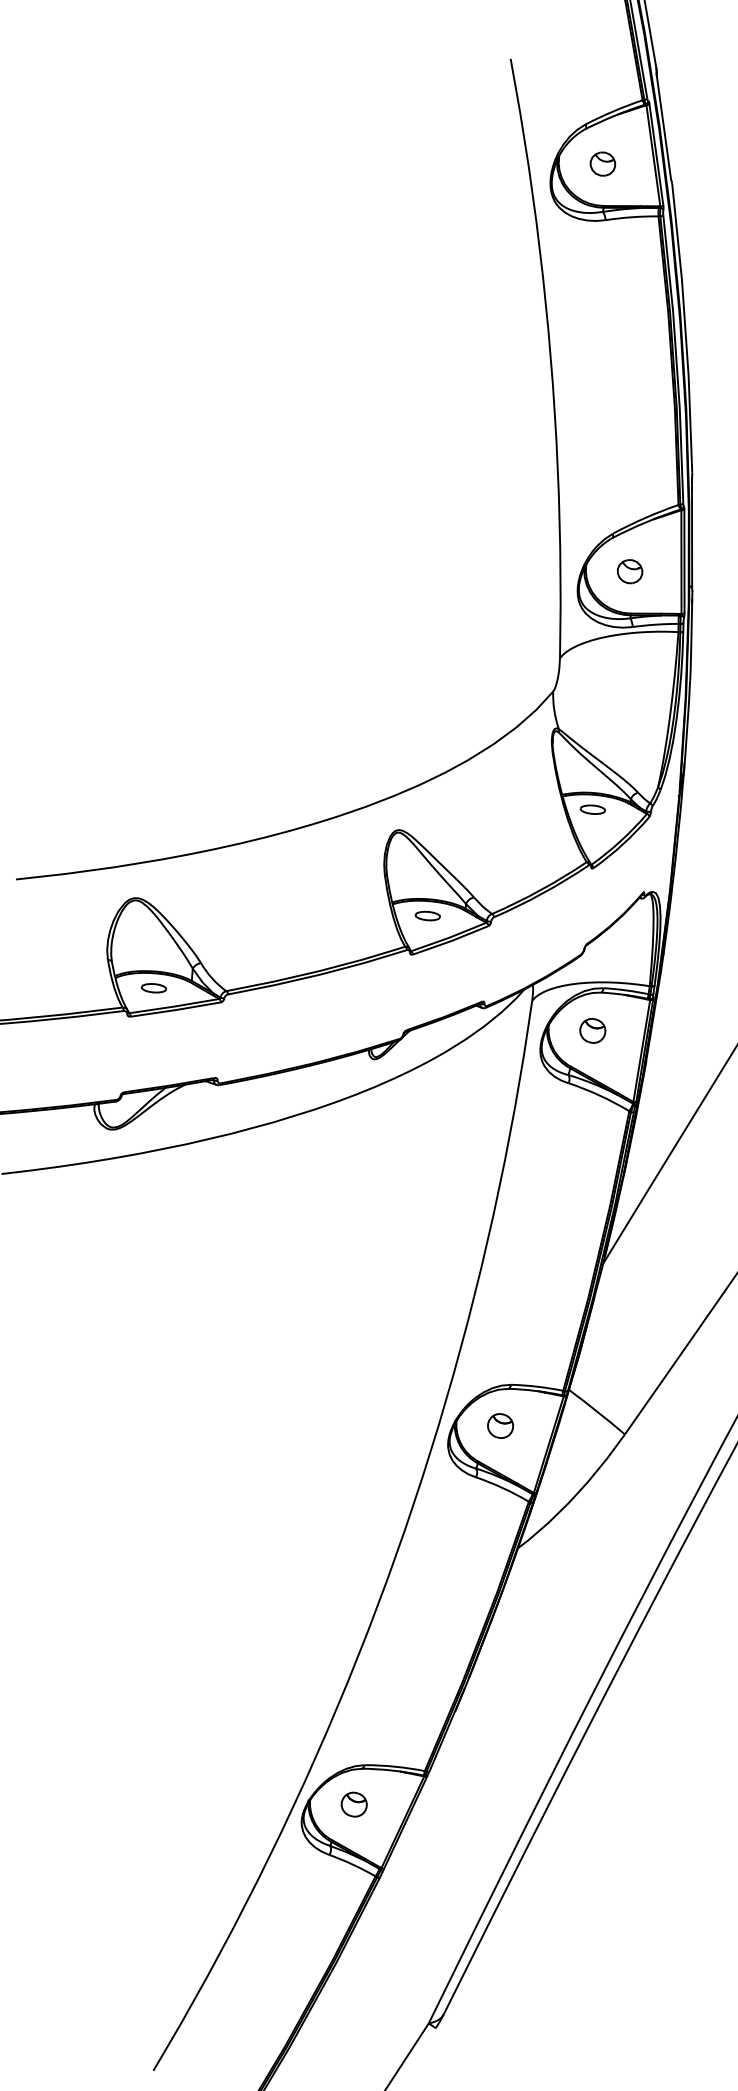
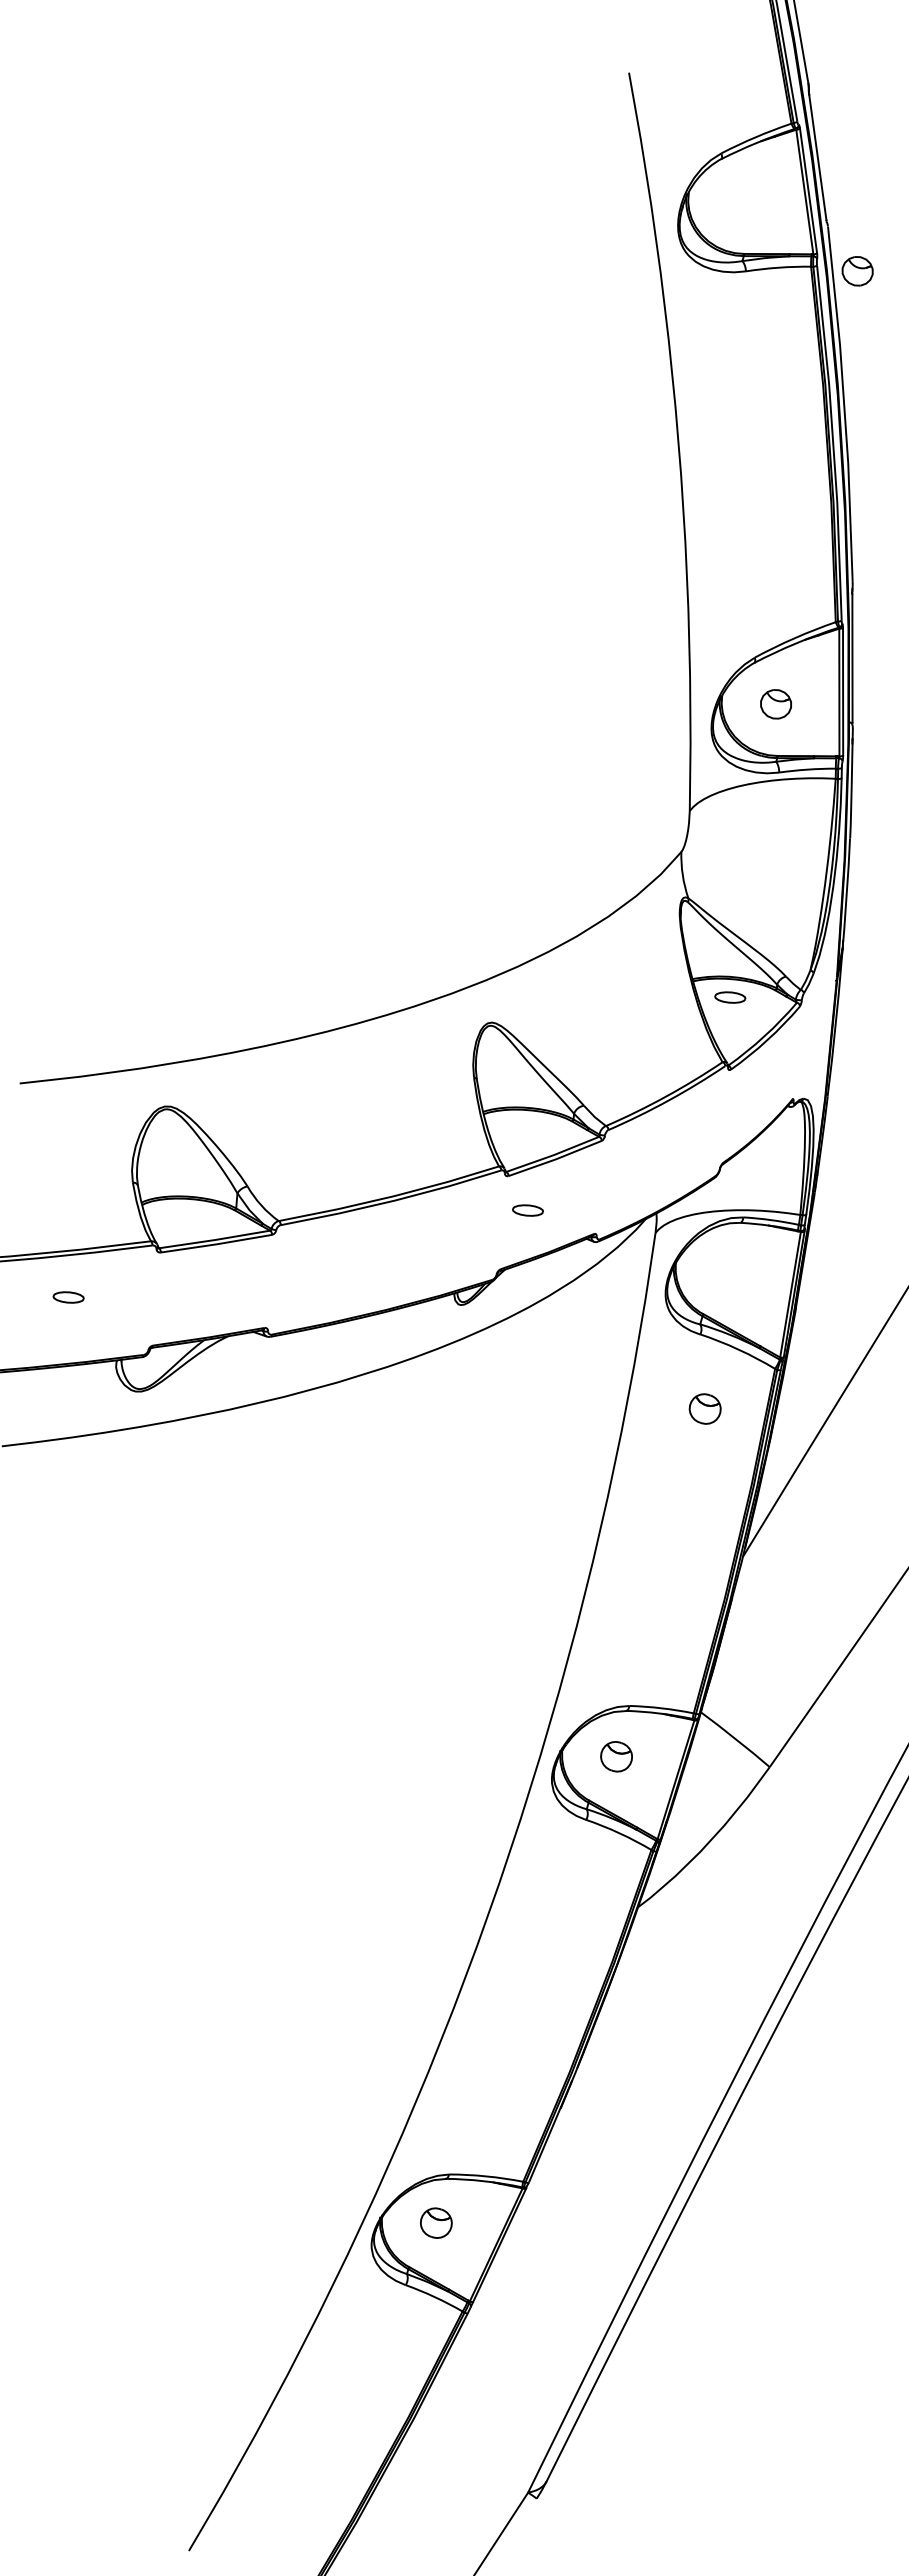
part: (602, 164) -> (857, 271), moved
part: (427, 916) -> (527, 1210), moved
part: (153, 988) -> (68, 1297), moved
part: (592, 1030) -> (704, 1408), moved

